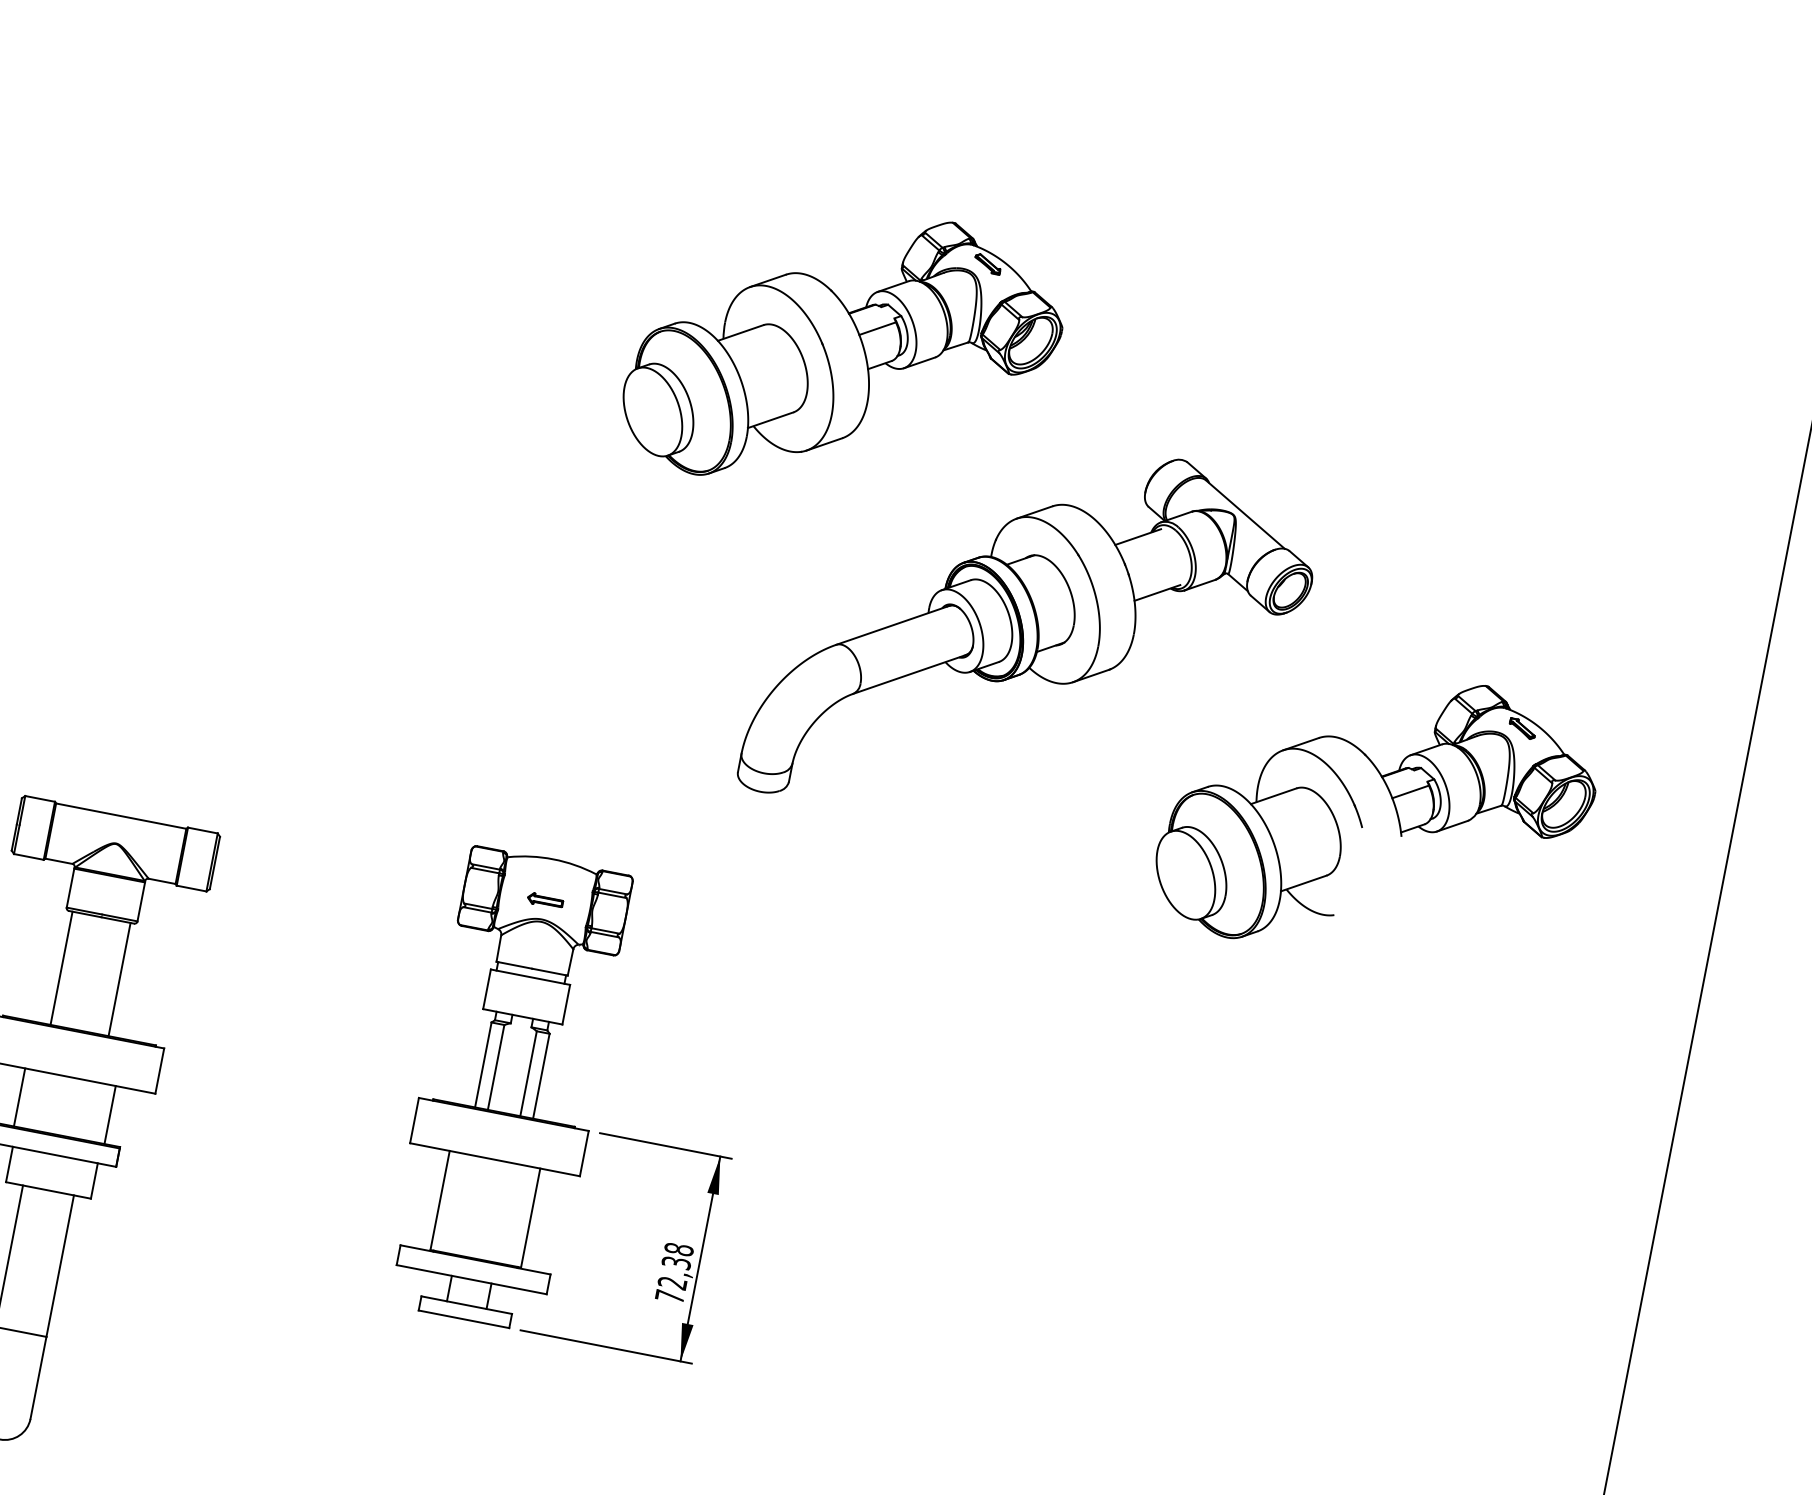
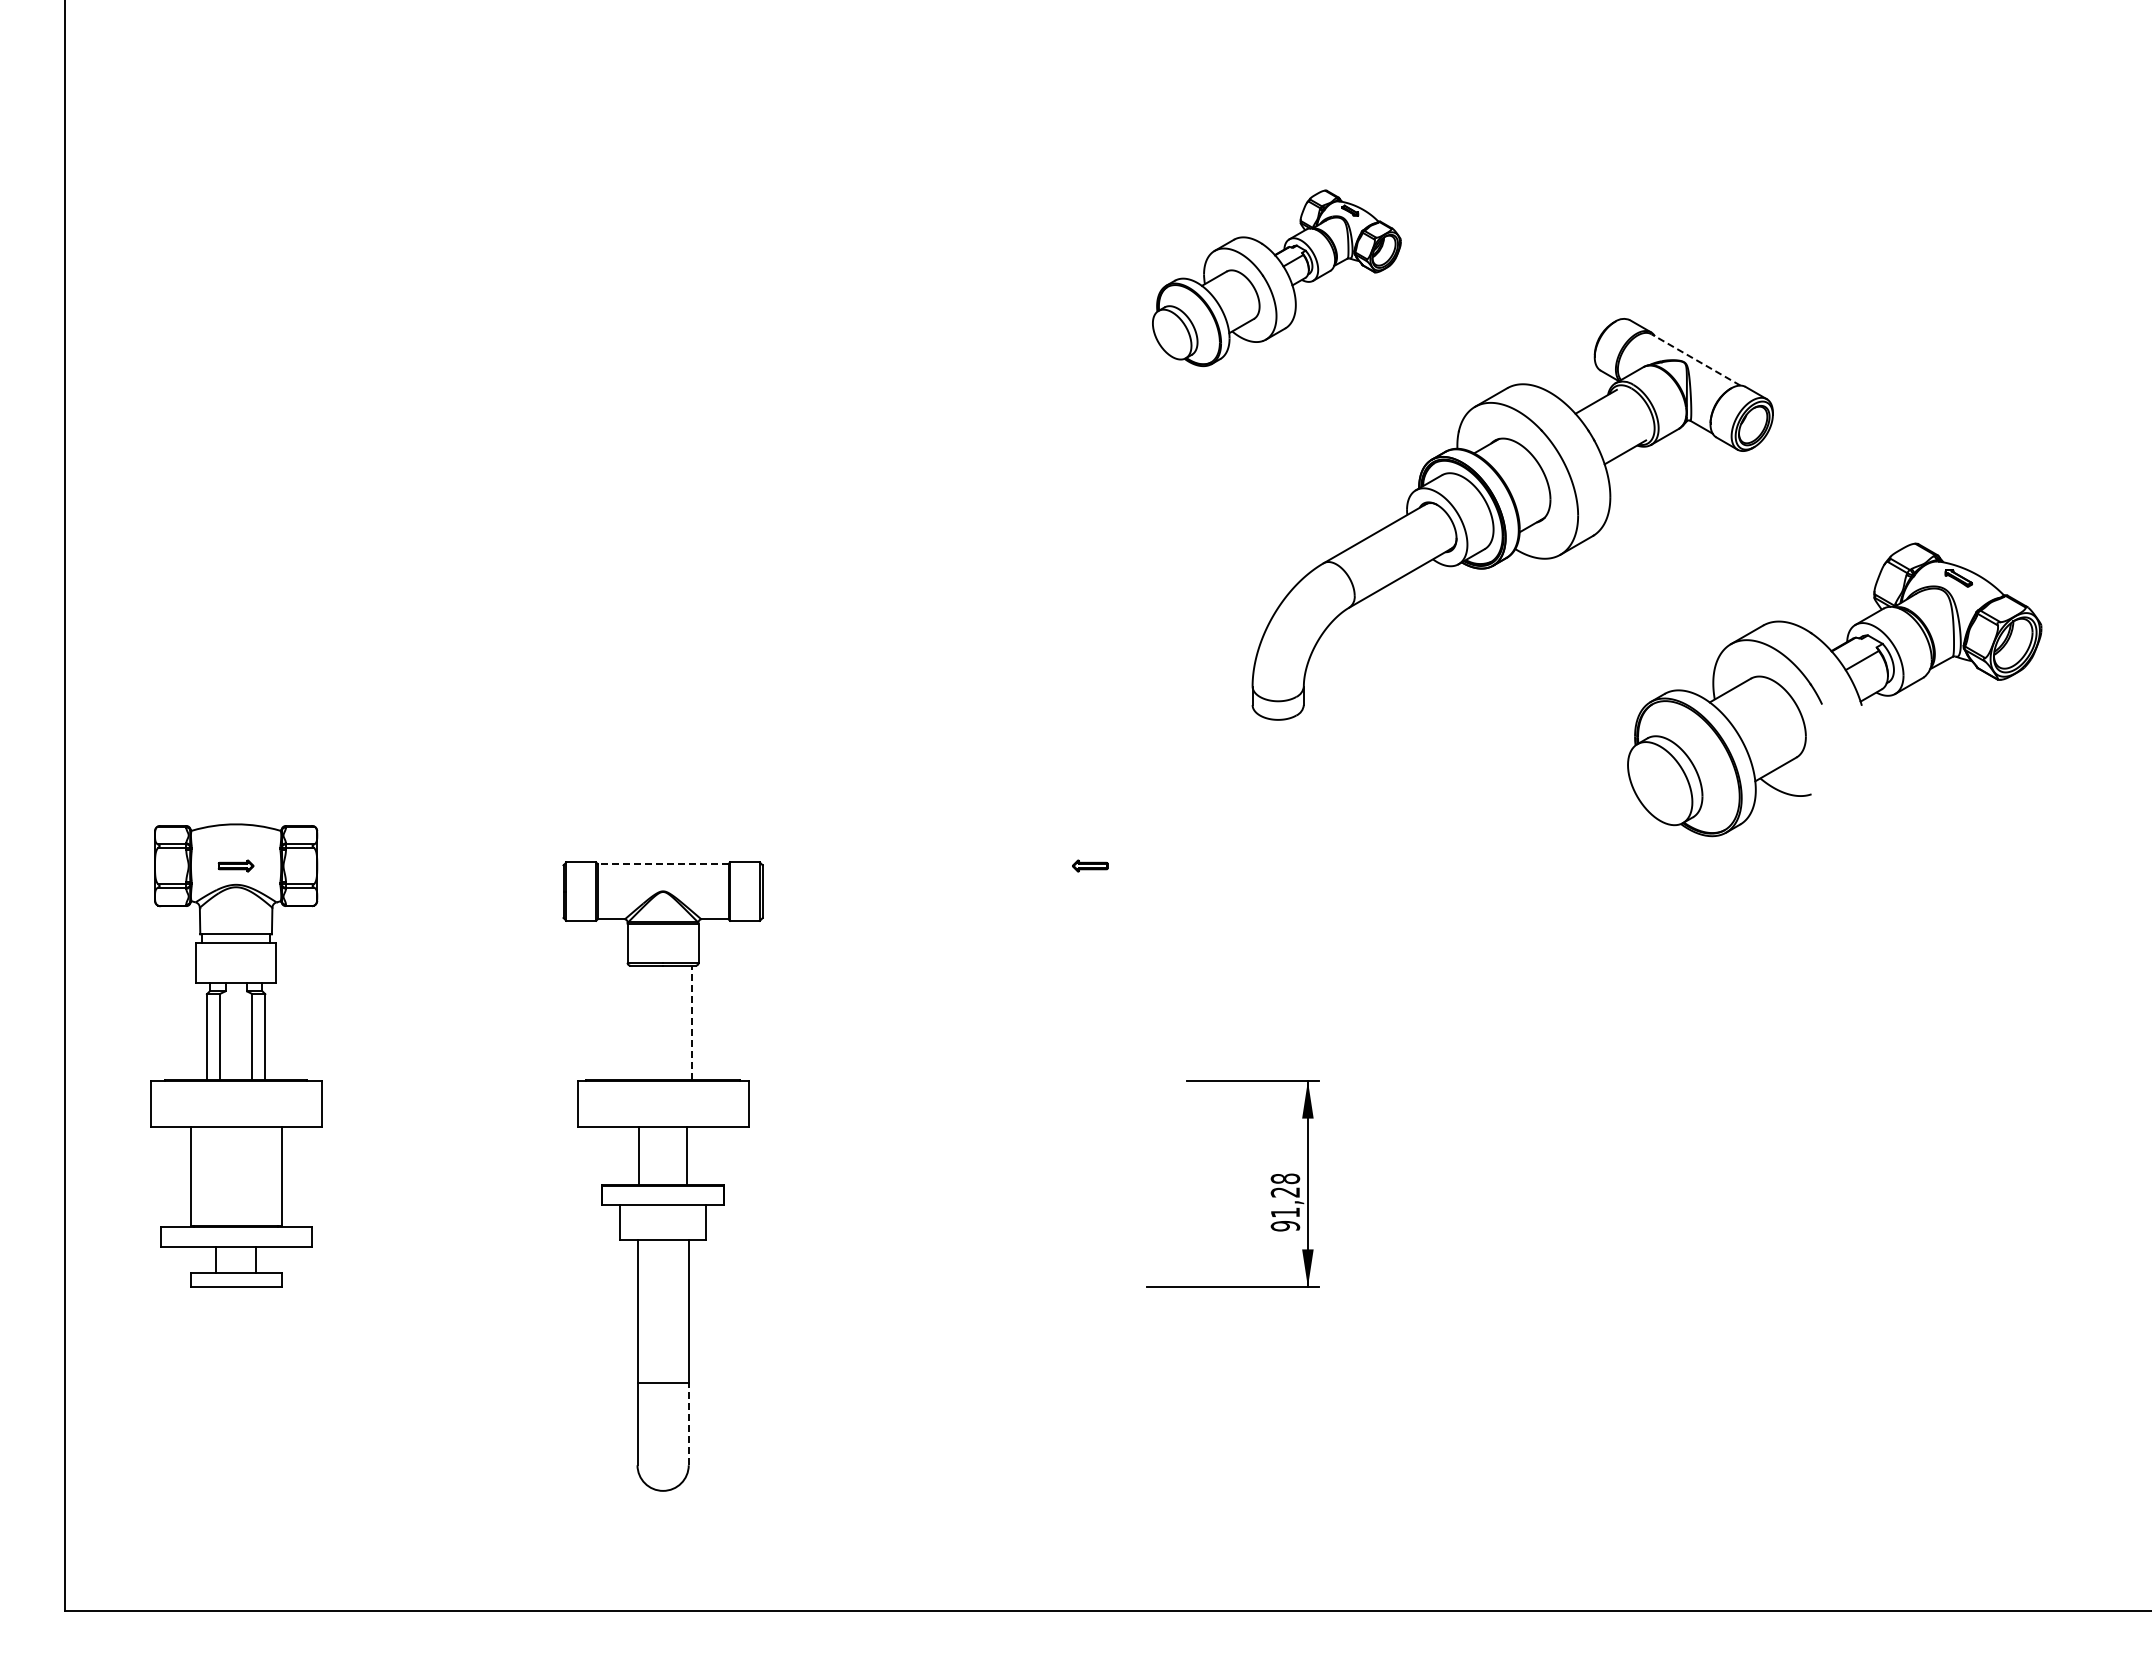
part: (844, 352) -> (1276, 278), size x0.6
line: (1245, 514) -> (1695, 359), solid -> dashed
line: (120, 815) -> (662, 863), solid -> dashed
part: (1361, 819) -> (1819, 696), moved
line: (61, 968) -> (633, 1022), removed
line: (119, 979) -> (692, 1022), solid -> dashed
part: (509, 1089) -> (1090, 1055), removed
line: (19, 1097) -> (686, 1155), moved
line: (110, 1114) -> (638, 1155), moved
text: (673, 1279) -> (1285, 1209), 72,38 -> 91,28
line: (38, 1377) -> (688, 1423), solid -> dashed

